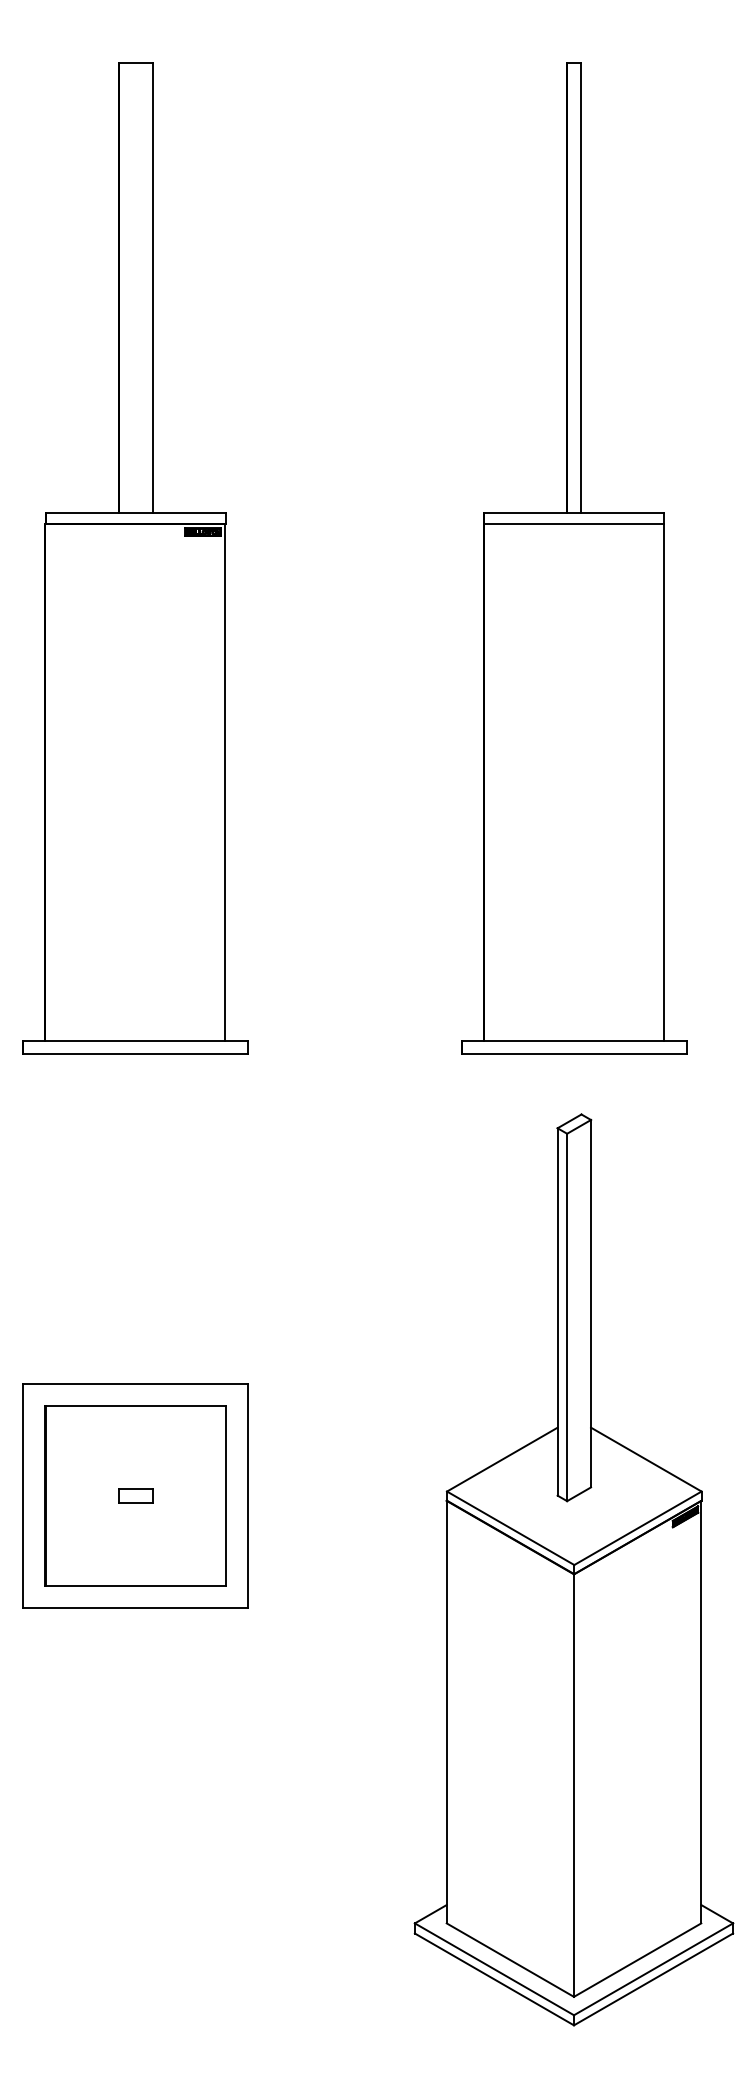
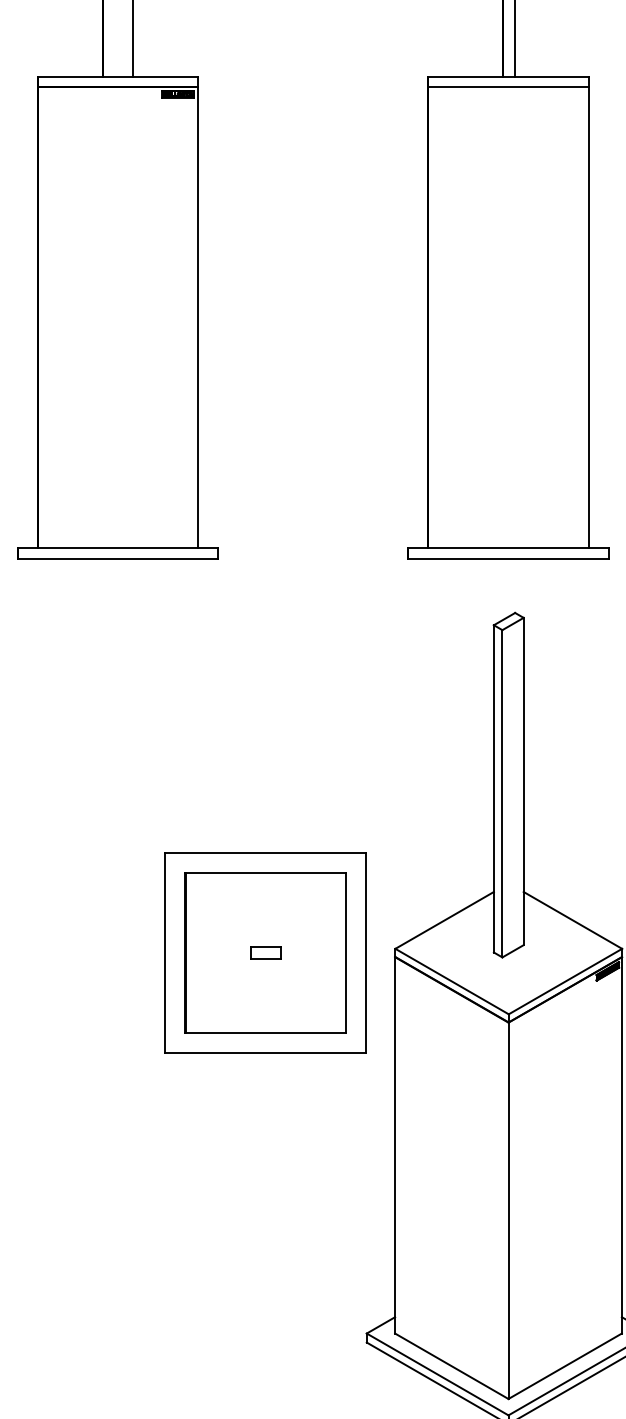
part: (135, 1495) -> (265, 952), moved

